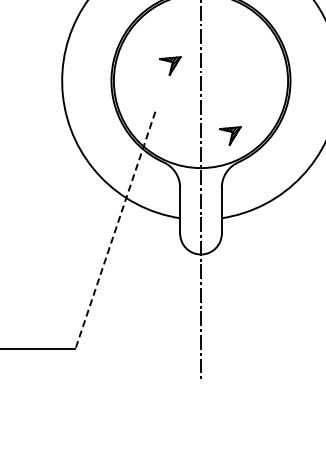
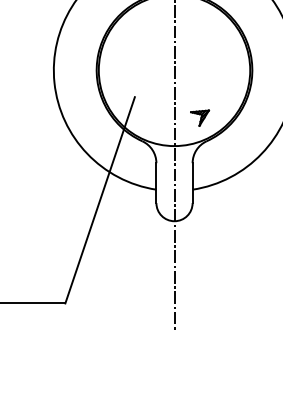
part: (170, 65) -> (148, 56), removed
line: (115, 230) -> (100, 200), dashed -> solid

